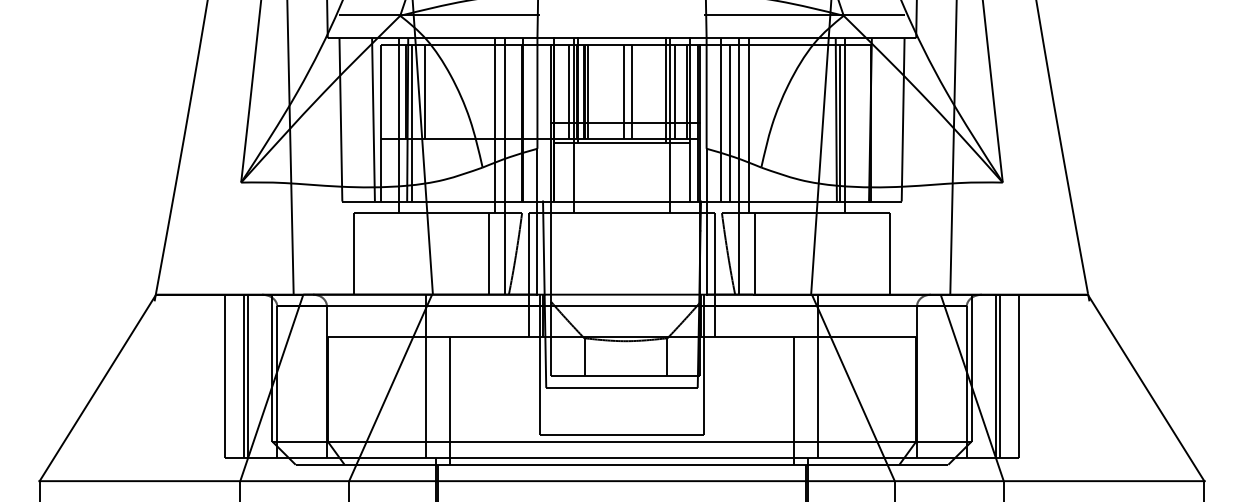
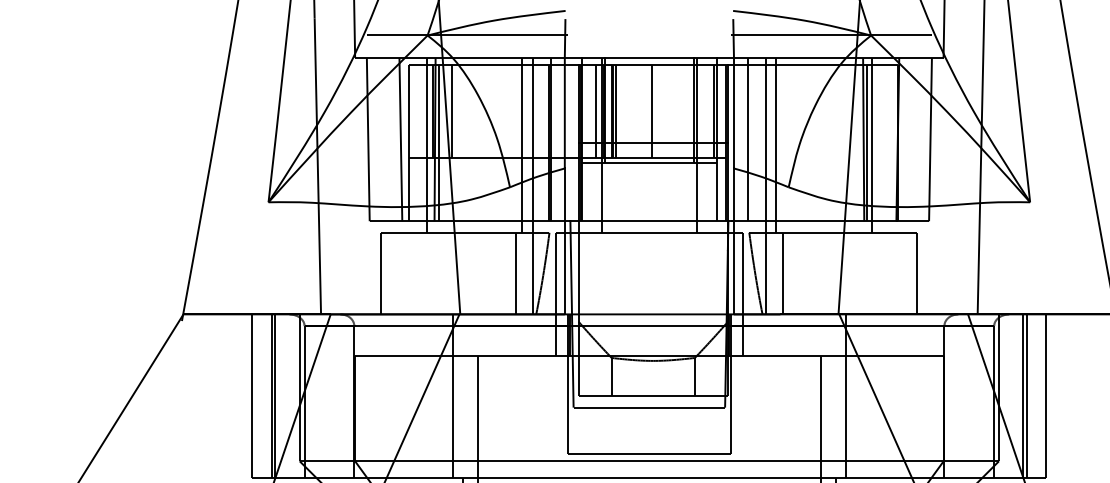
line: (631, 91) -> (658, 111), removed
line: (674, 91) -> (701, 111), removed
line: (730, 123) -> (757, 143), removed

